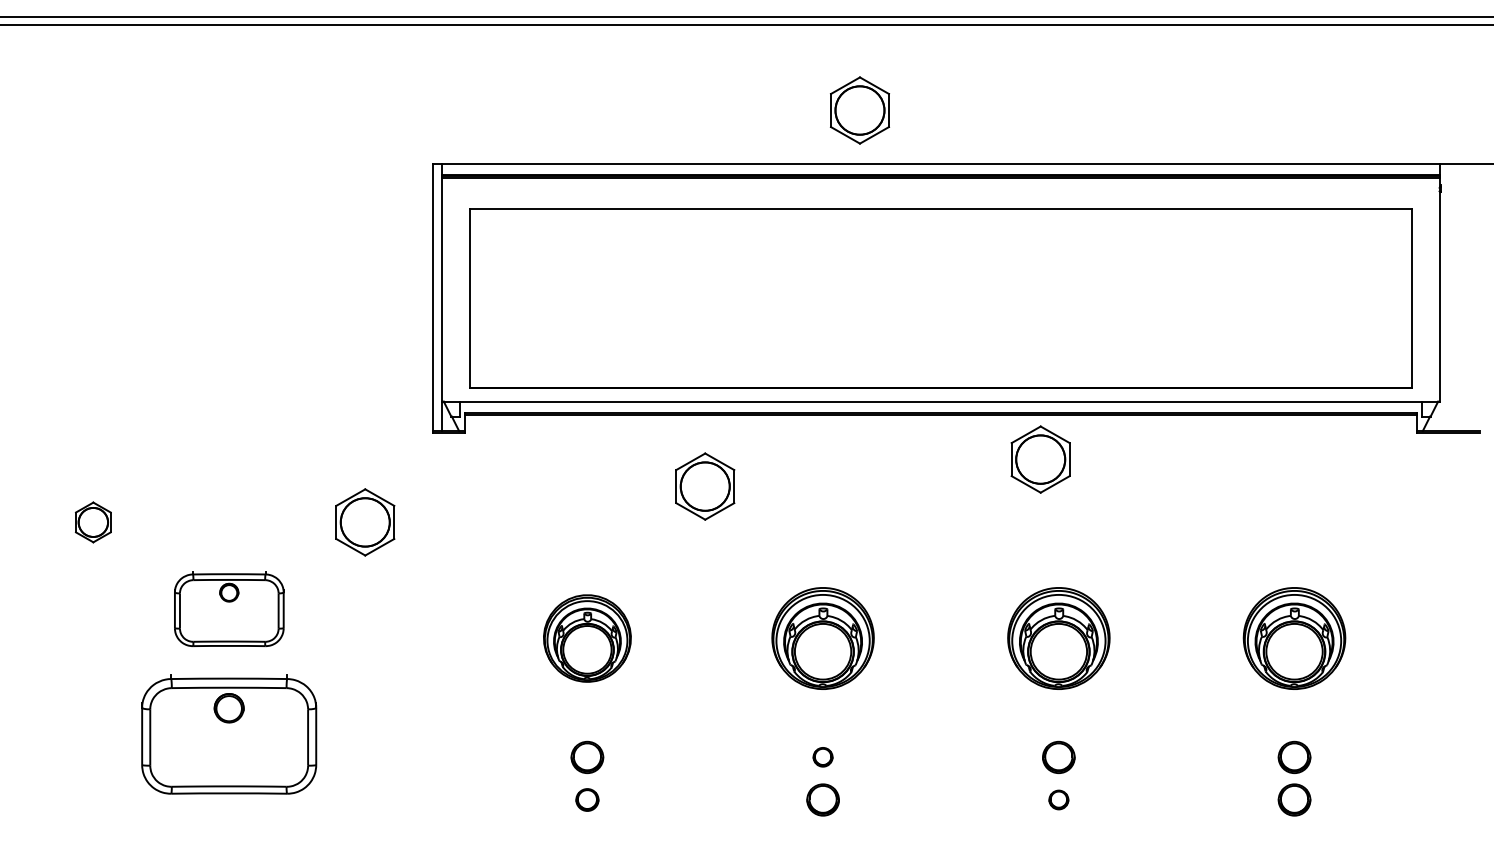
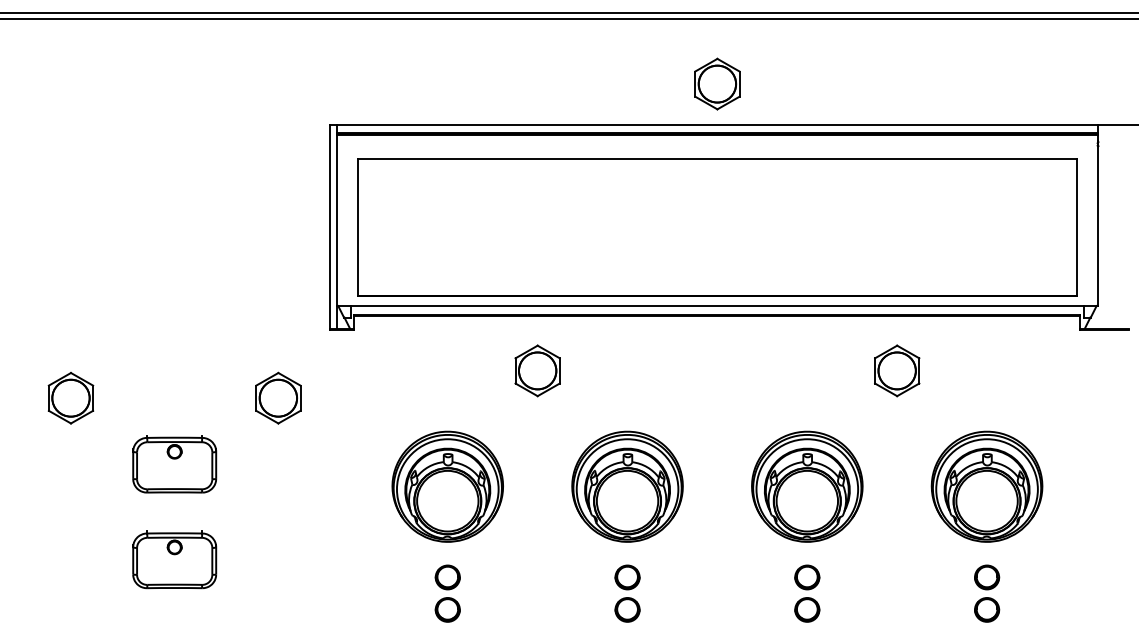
part: (859, 110) -> (717, 84), moved
part: (1040, 459) -> (897, 370), moved
part: (93, 522) -> (71, 398), size x1.67
part: (587, 638) -> (447, 486), size x1.67
part: (822, 638) -> (627, 486), size x1.43
part: (1058, 638) -> (807, 486), size x1.43
part: (1294, 638) -> (987, 486), size x1.43
part: (229, 734) -> (174, 559), size x0.62
part: (822, 756) -> (627, 576), size x1.67
part: (587, 799) -> (447, 609), size x1.43
part: (1058, 799) -> (807, 609), size x1.67

